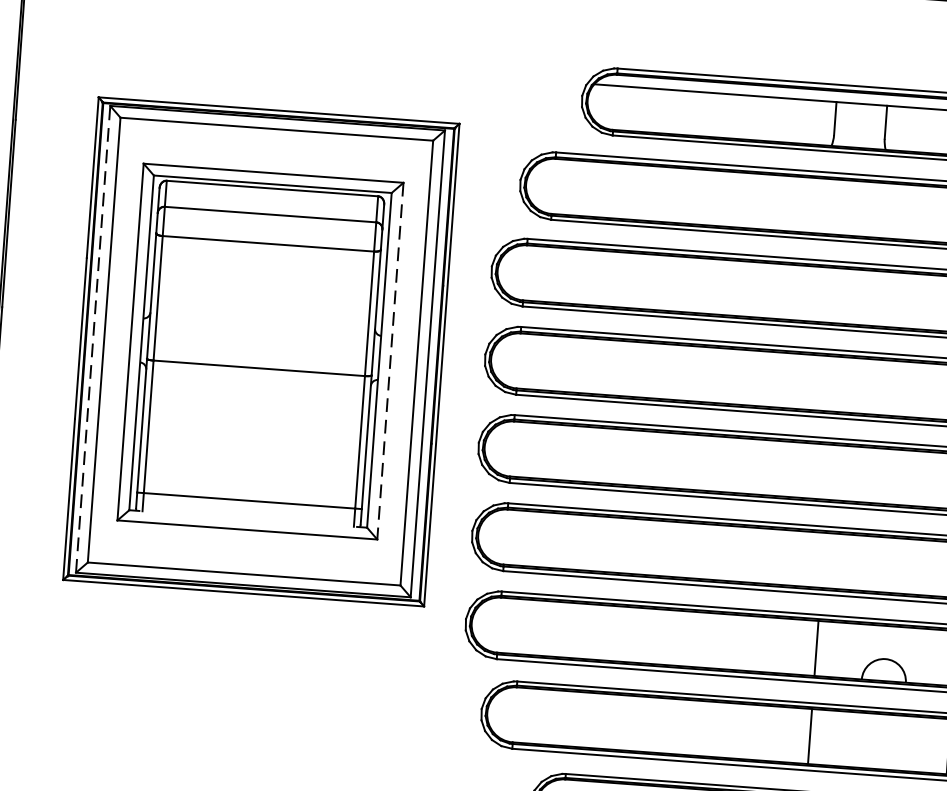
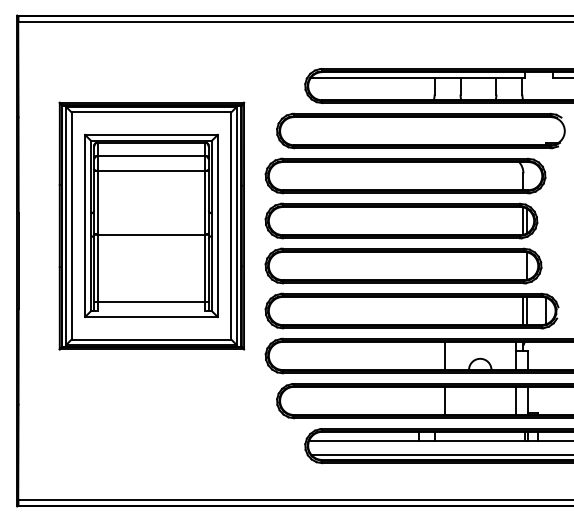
line: (94, 338) -> (66, 225), dashed -> solid
line: (389, 362) -> (217, 226), dashed -> solid

